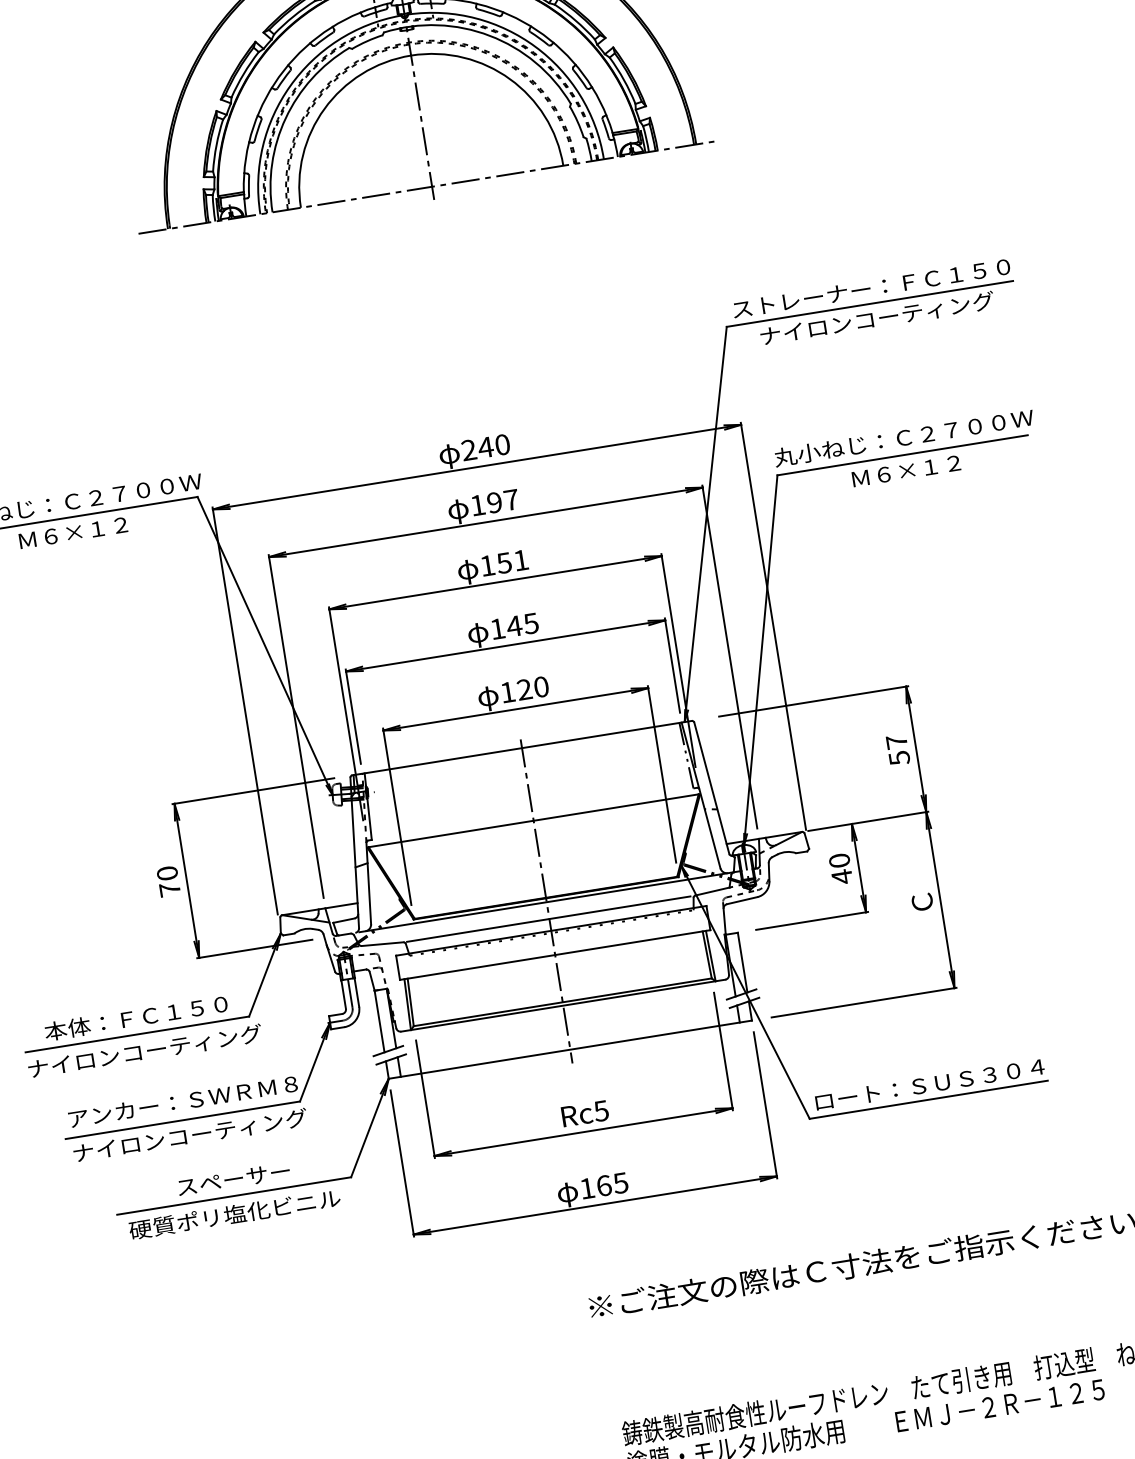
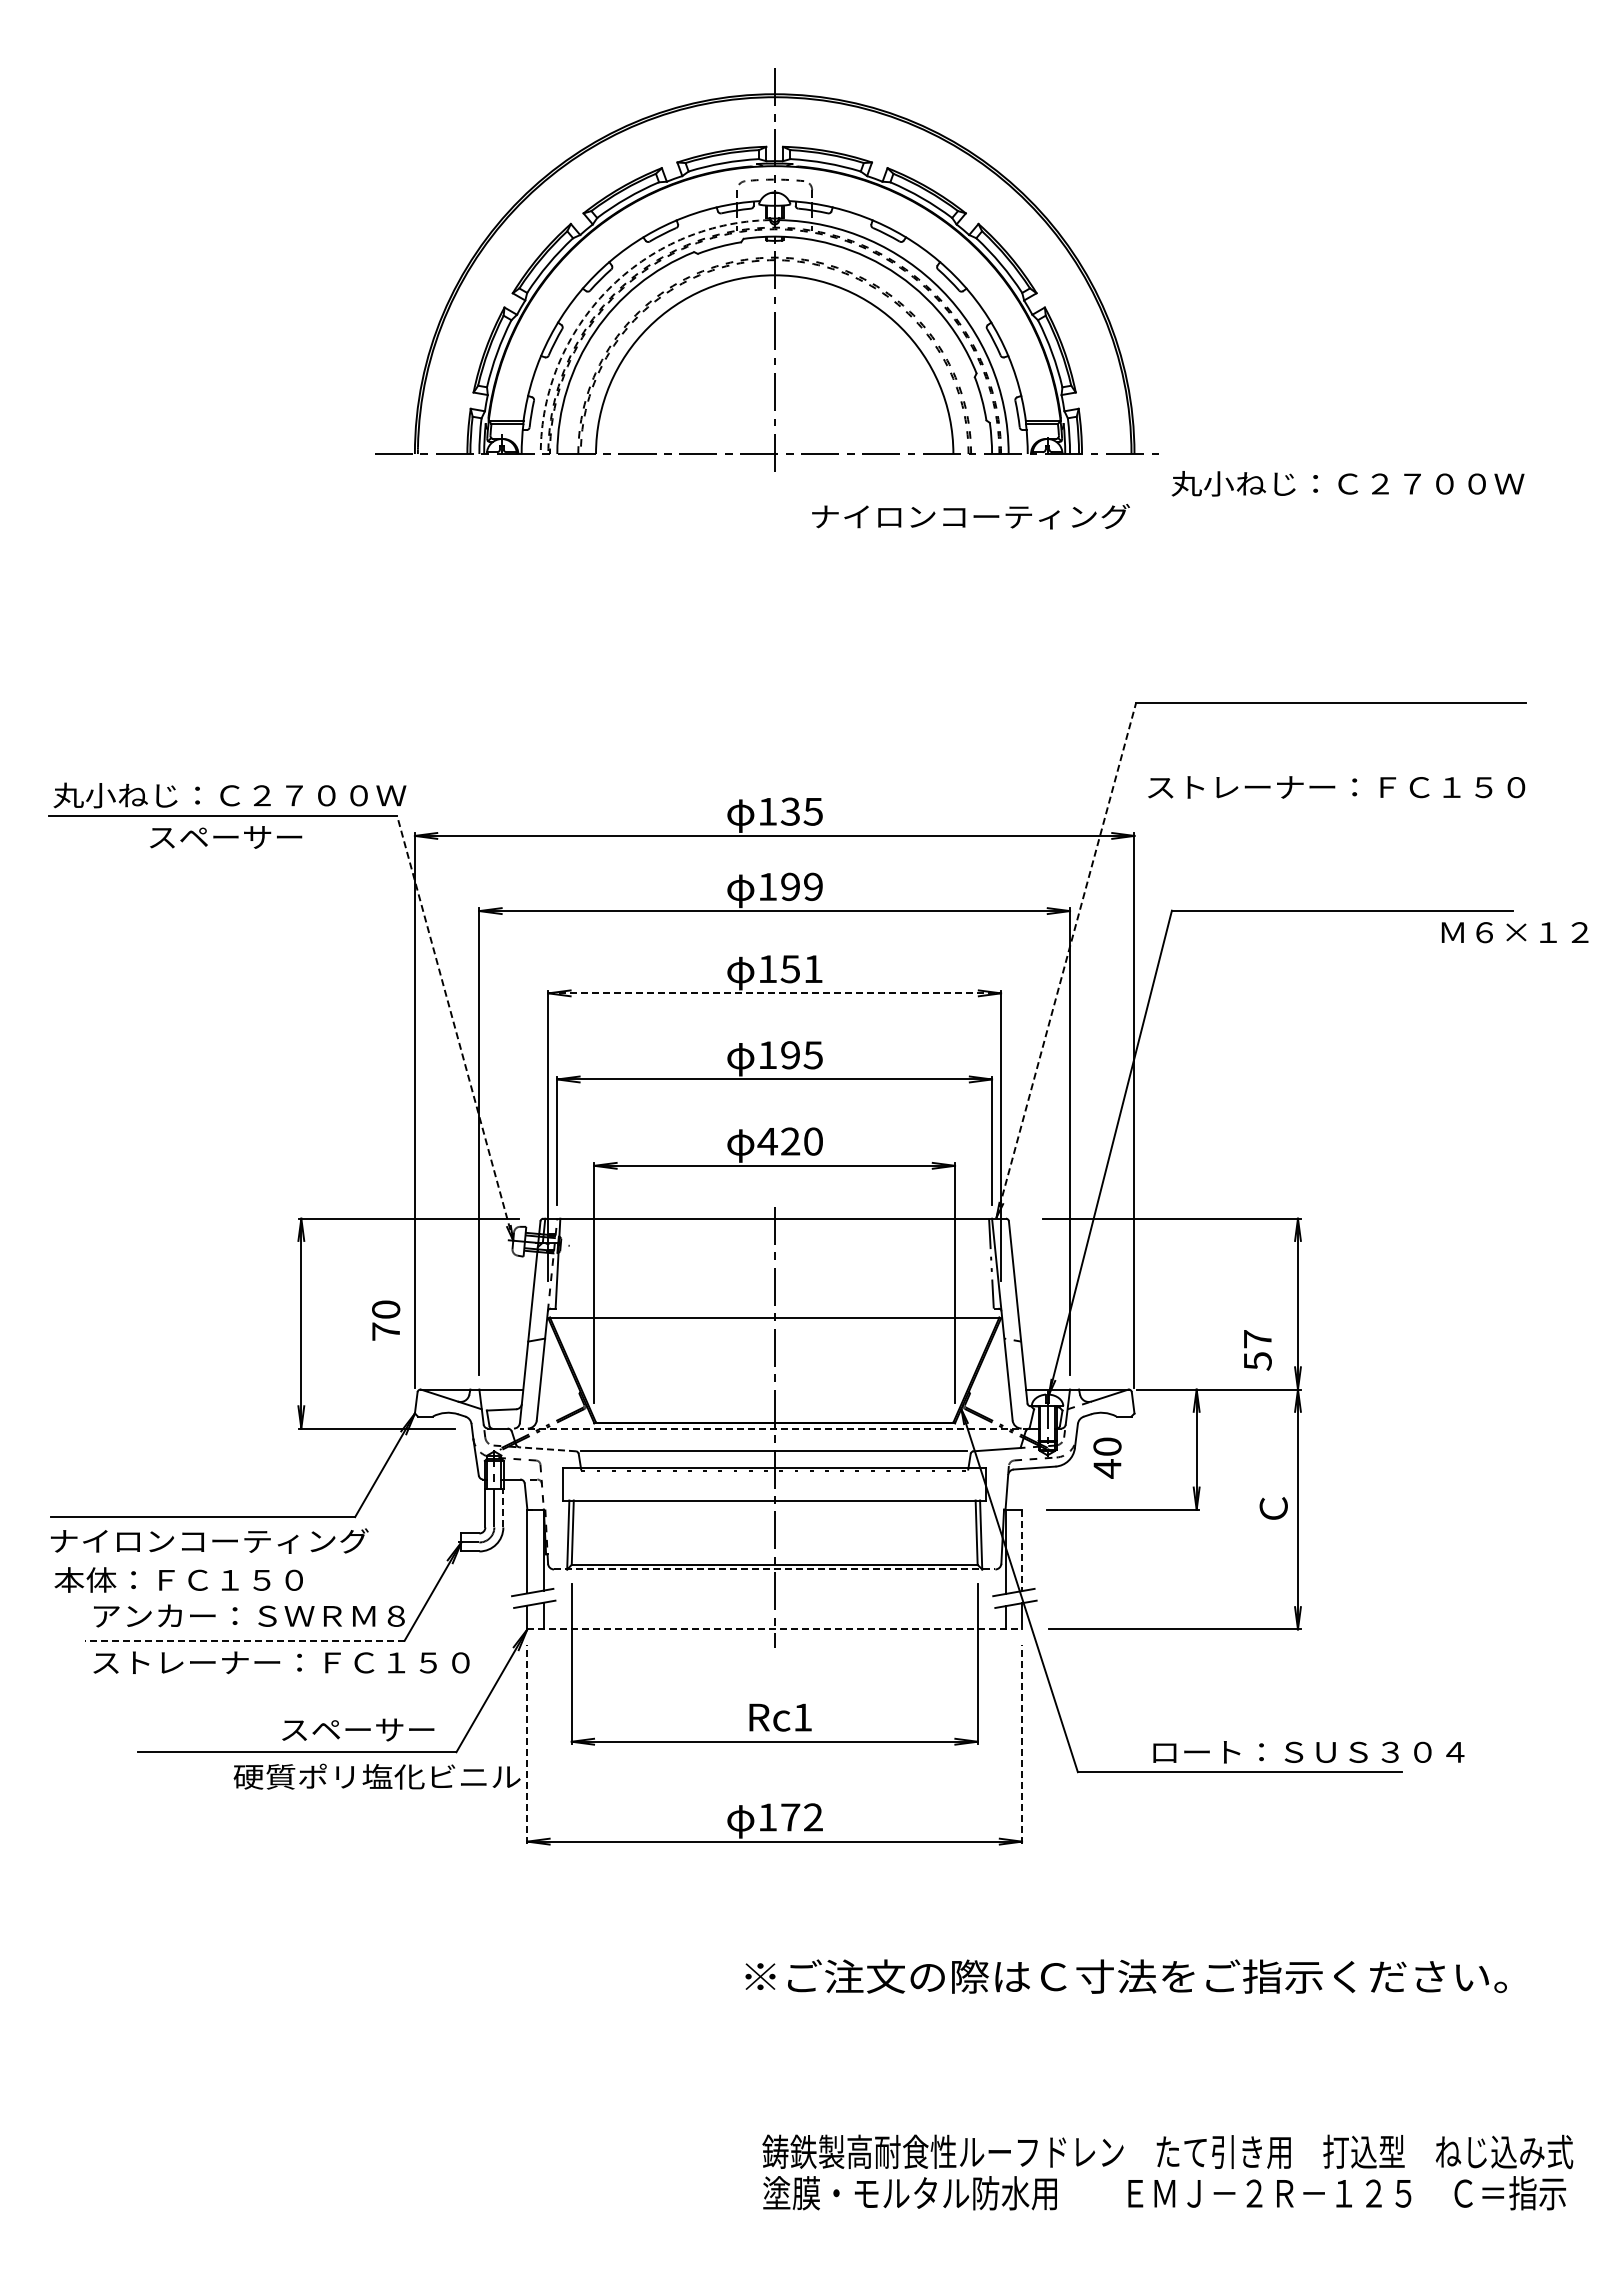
arc: (290, 86) -> (607, 290), solid -> dashed
text: (871, 288) -> (1336, 787), moved
text: (876, 318) -> (970, 516), moved
text: (903, 437) -> (1347, 483), moved
text: (485, 447) -> (790, 811), 240 -> 135
text: (905, 471) -> (1514, 932), moved
text: (511, 499) -> (813, 886), 197 -> 199
line: (705, 524) -> (1066, 960), solid -> dashed
text: (74, 532) -> (226, 837), Ｍ６×１２ -> スペーサー
line: (496, 582) -> (775, 993), solid -> dashed
text: (514, 626) -> (790, 1055), 145 -> 195
line: (265, 645) -> (455, 1027), solid -> dashed
text: (507, 692) -> (767, 1141), 120 -> 420
text: (897, 750) -> (1257, 1350), moved
text: (840, 868) -> (1107, 1457), moved
text: (169, 881) -> (386, 1320), moved
line: (546, 902) -> (774, 1428), solid -> dashed
line: (382, 944) -> (547, 1449), solid -> dashed
line: (742, 962) -> (1022, 1550), solid -> dashed
line: (356, 992) -> (503, 1507), solid -> dashed
line: (563, 1005) -> (774, 1569), solid -> dashed
text: (135, 1017) -> (178, 1579), moved
line: (570, 1049) -> (775, 1629), solid -> dashed
text: (929, 1084) -> (1308, 1752), moved
line: (765, 1105) -> (1022, 1744), solid -> dashed
text: (601, 1111) -> (802, 1717), Rc5 -> Rc1
line: (183, 1120) -> (245, 1640), solid -> dashed
text: (212, 1131) -> (281, 1662), ナイロンコーティング -> ストレーナー：ＦＣ１５０
line: (402, 1163) -> (527, 1744), solid -> dashed
text: (233, 1178) -> (358, 1729), moved
text: (612, 1184) -> (801, 1817), 165 -> 172
text: (234, 1214) -> (376, 1776), moved

